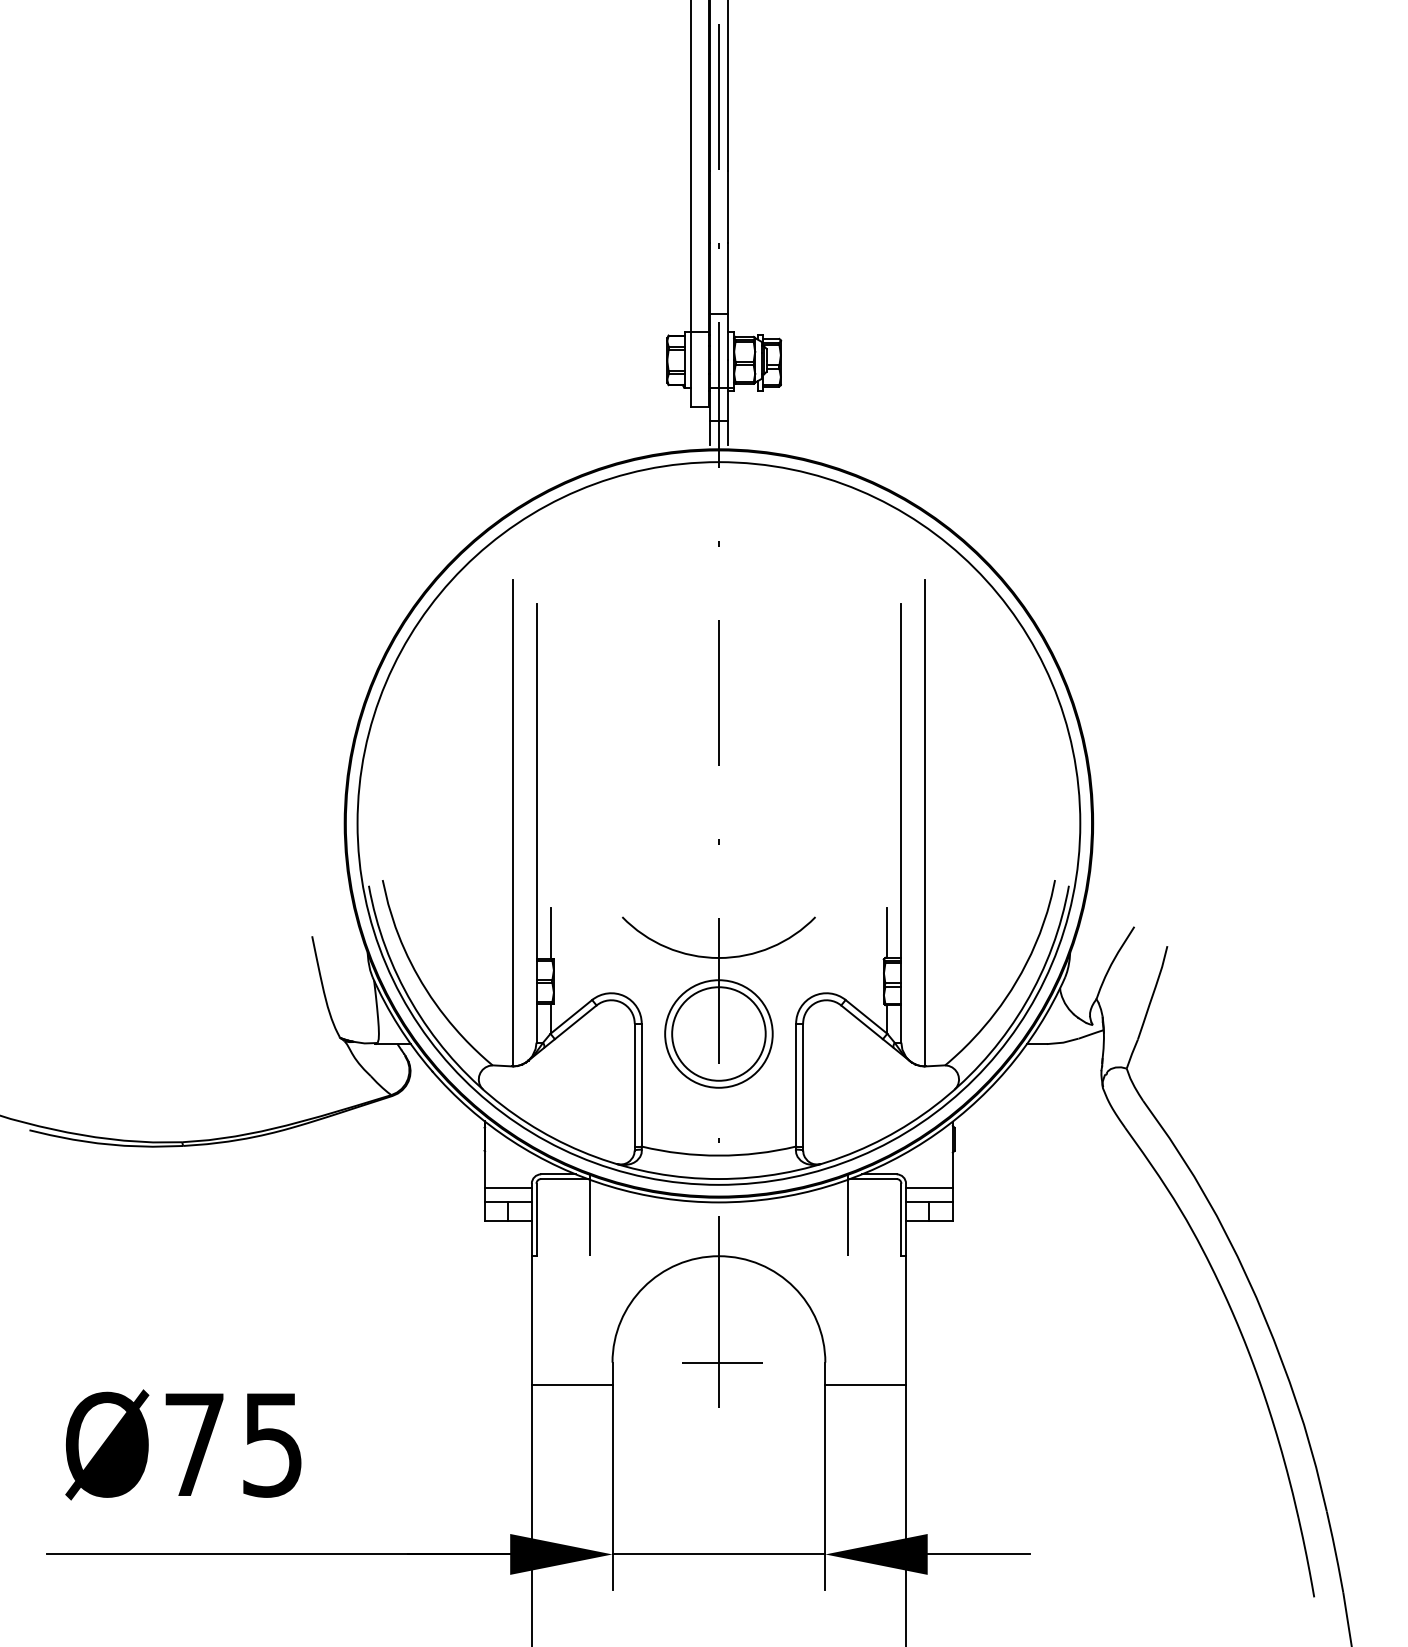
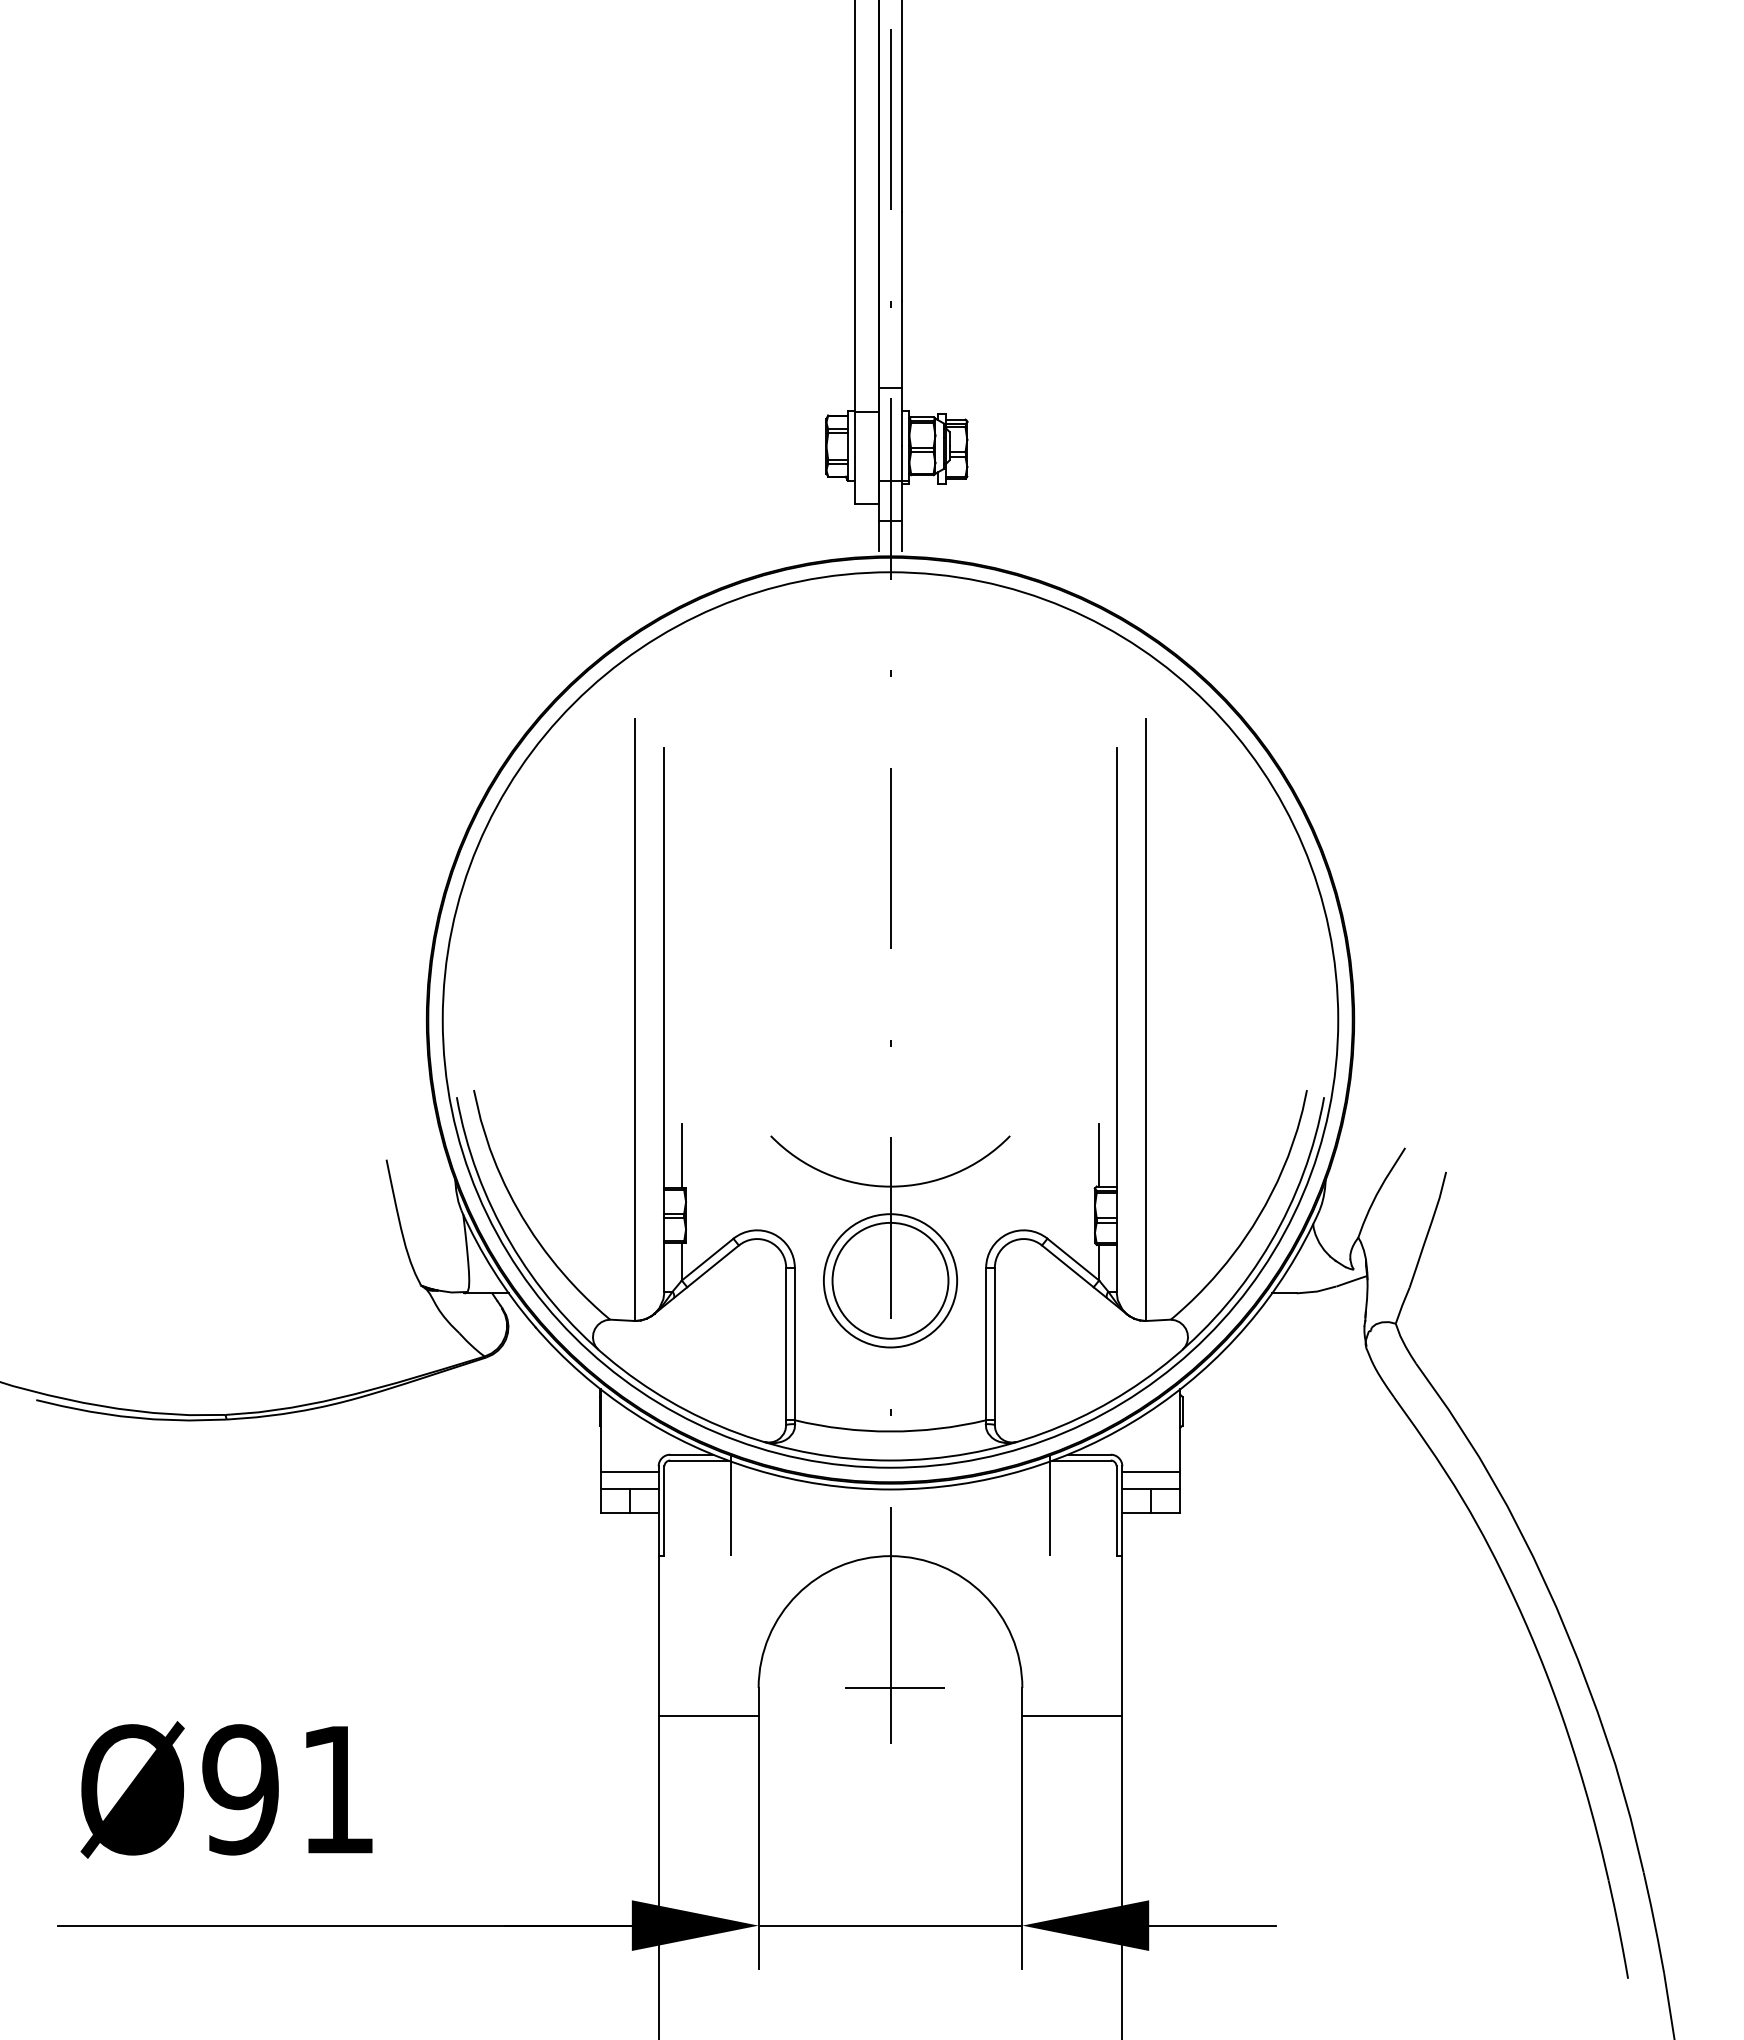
text: (232, 1444) -> (287, 1789), Ø75 -> Ø91

